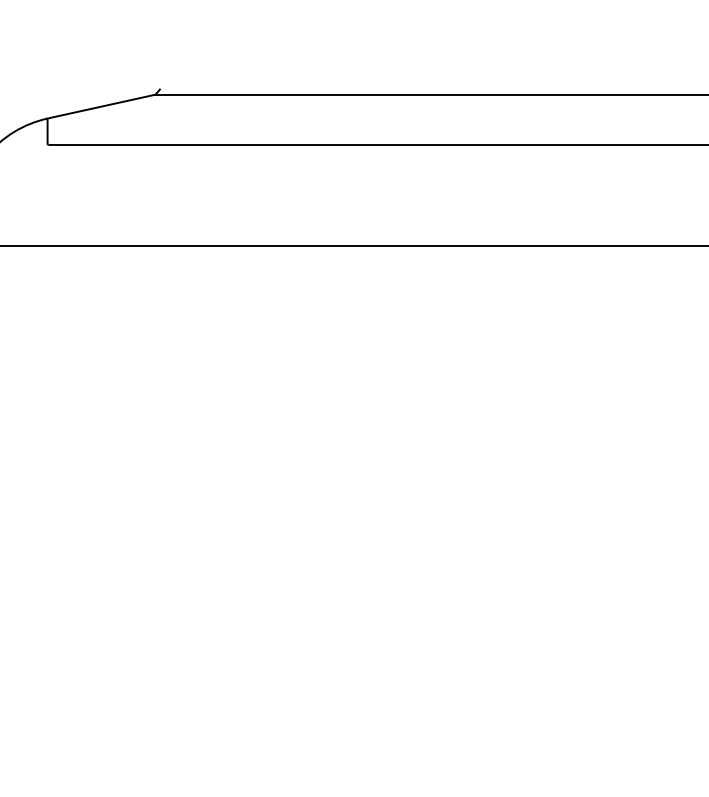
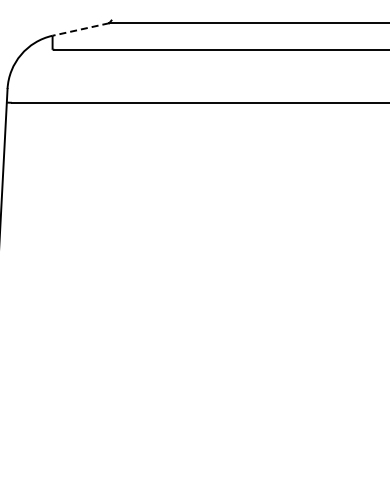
line: (100, 106) -> (80, 29), solid -> dashed

